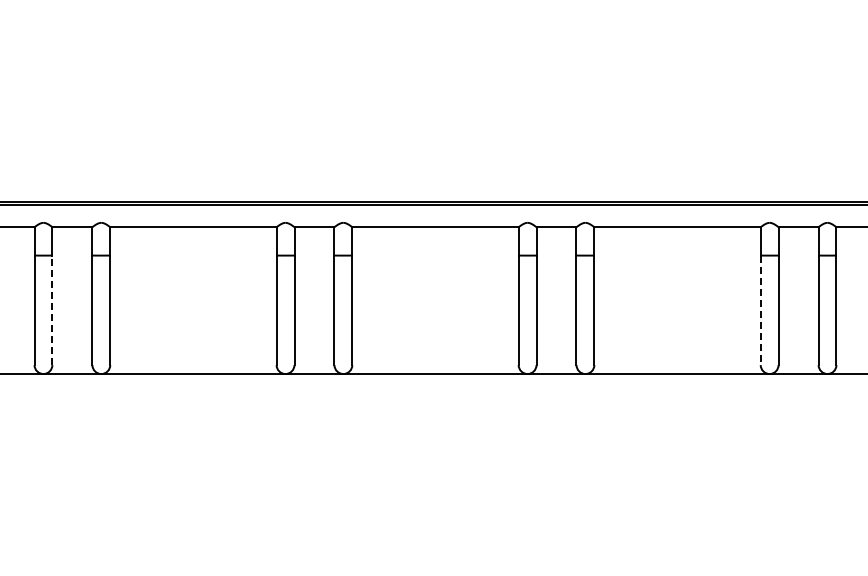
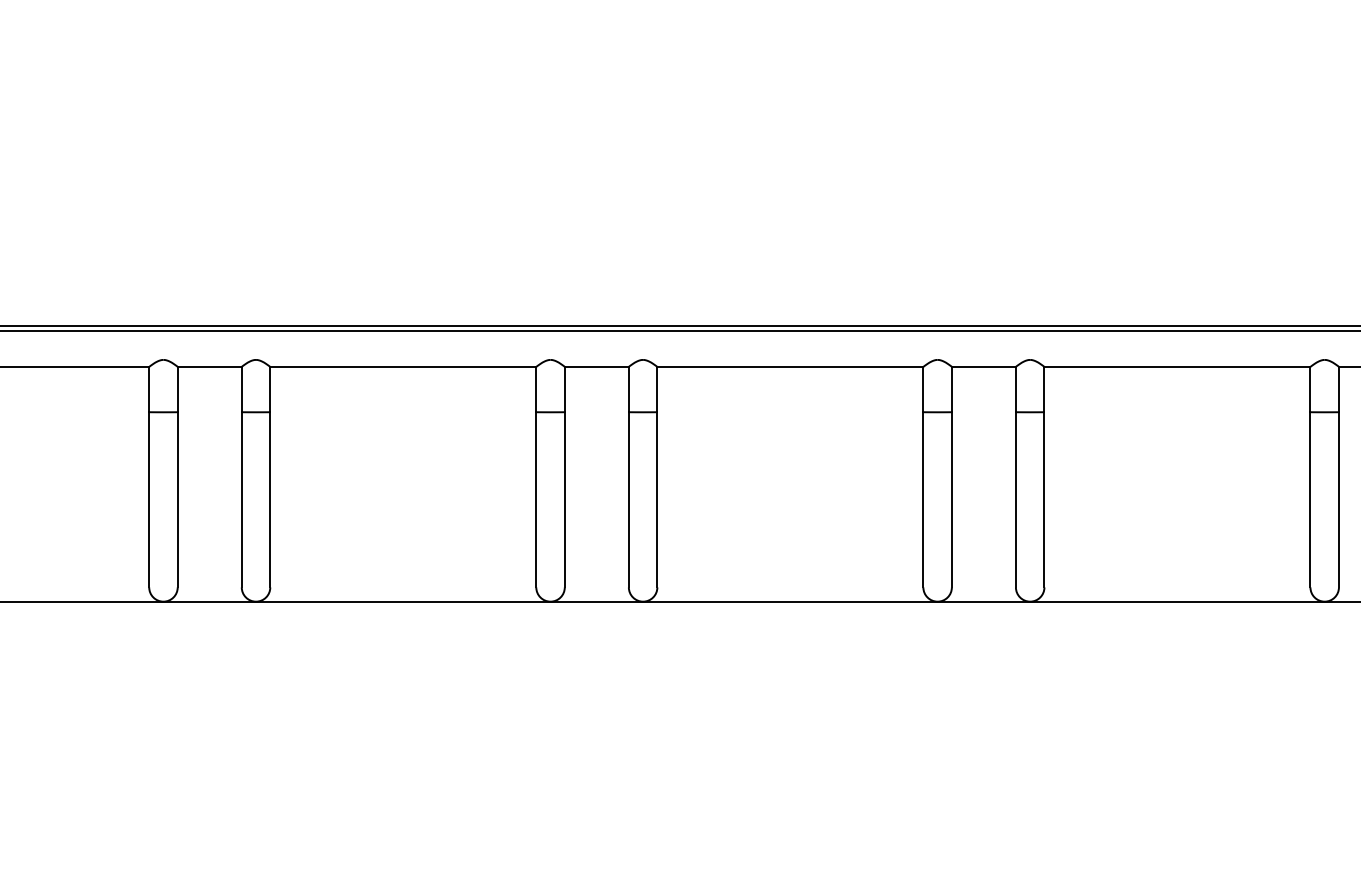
line: (52, 310) -> (177, 500), dashed -> solid
line: (760, 310) -> (1310, 500), dashed -> solid

